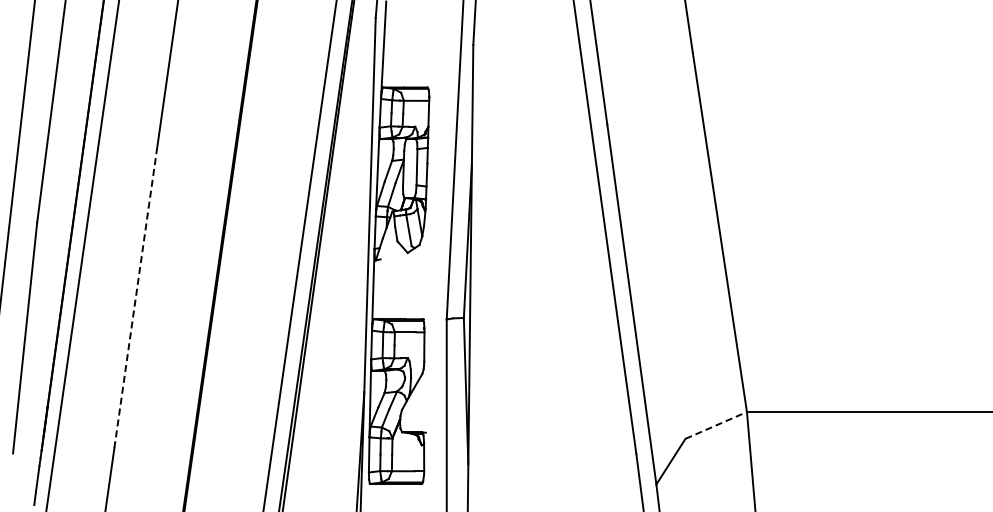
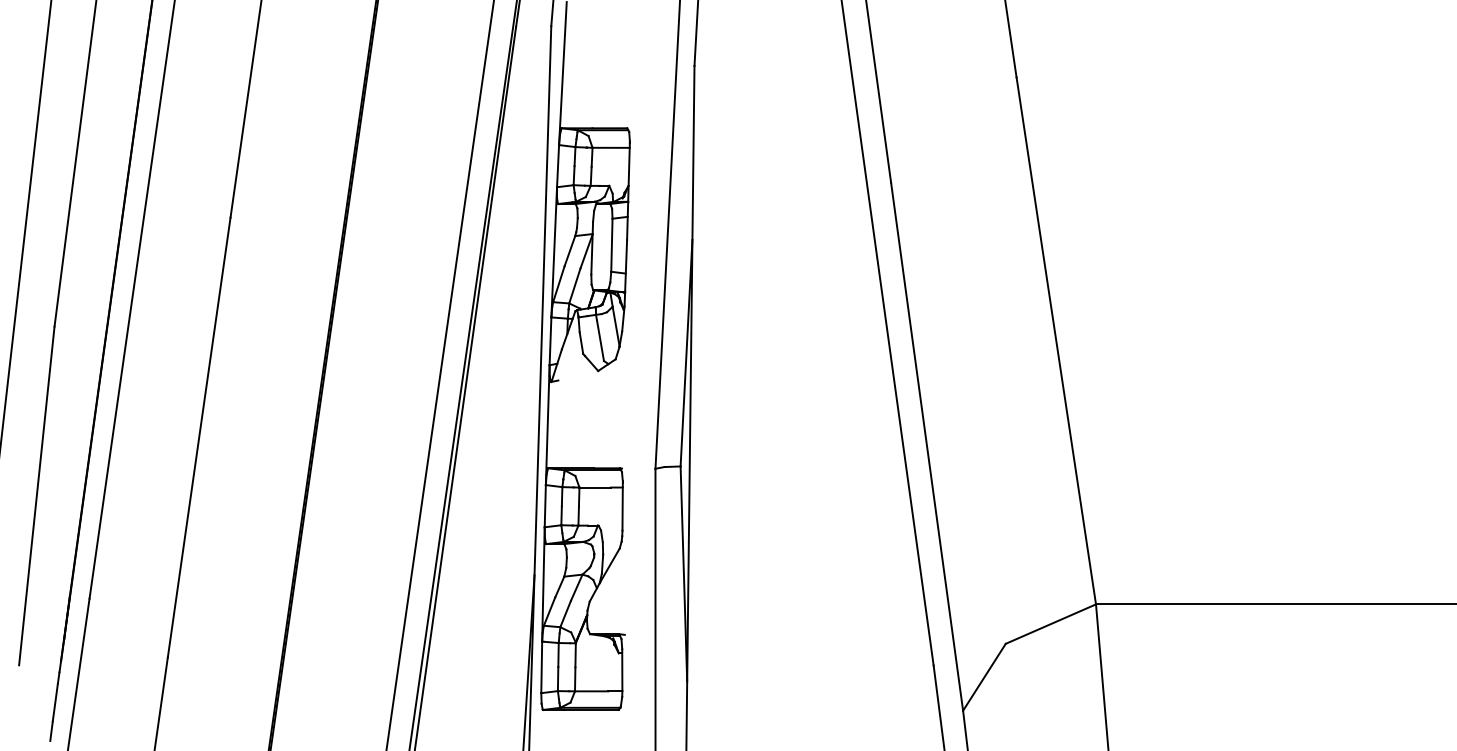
line: (135, 297) -> (198, 436), dashed -> solid
line: (716, 425) -> (1051, 624), dashed -> solid

